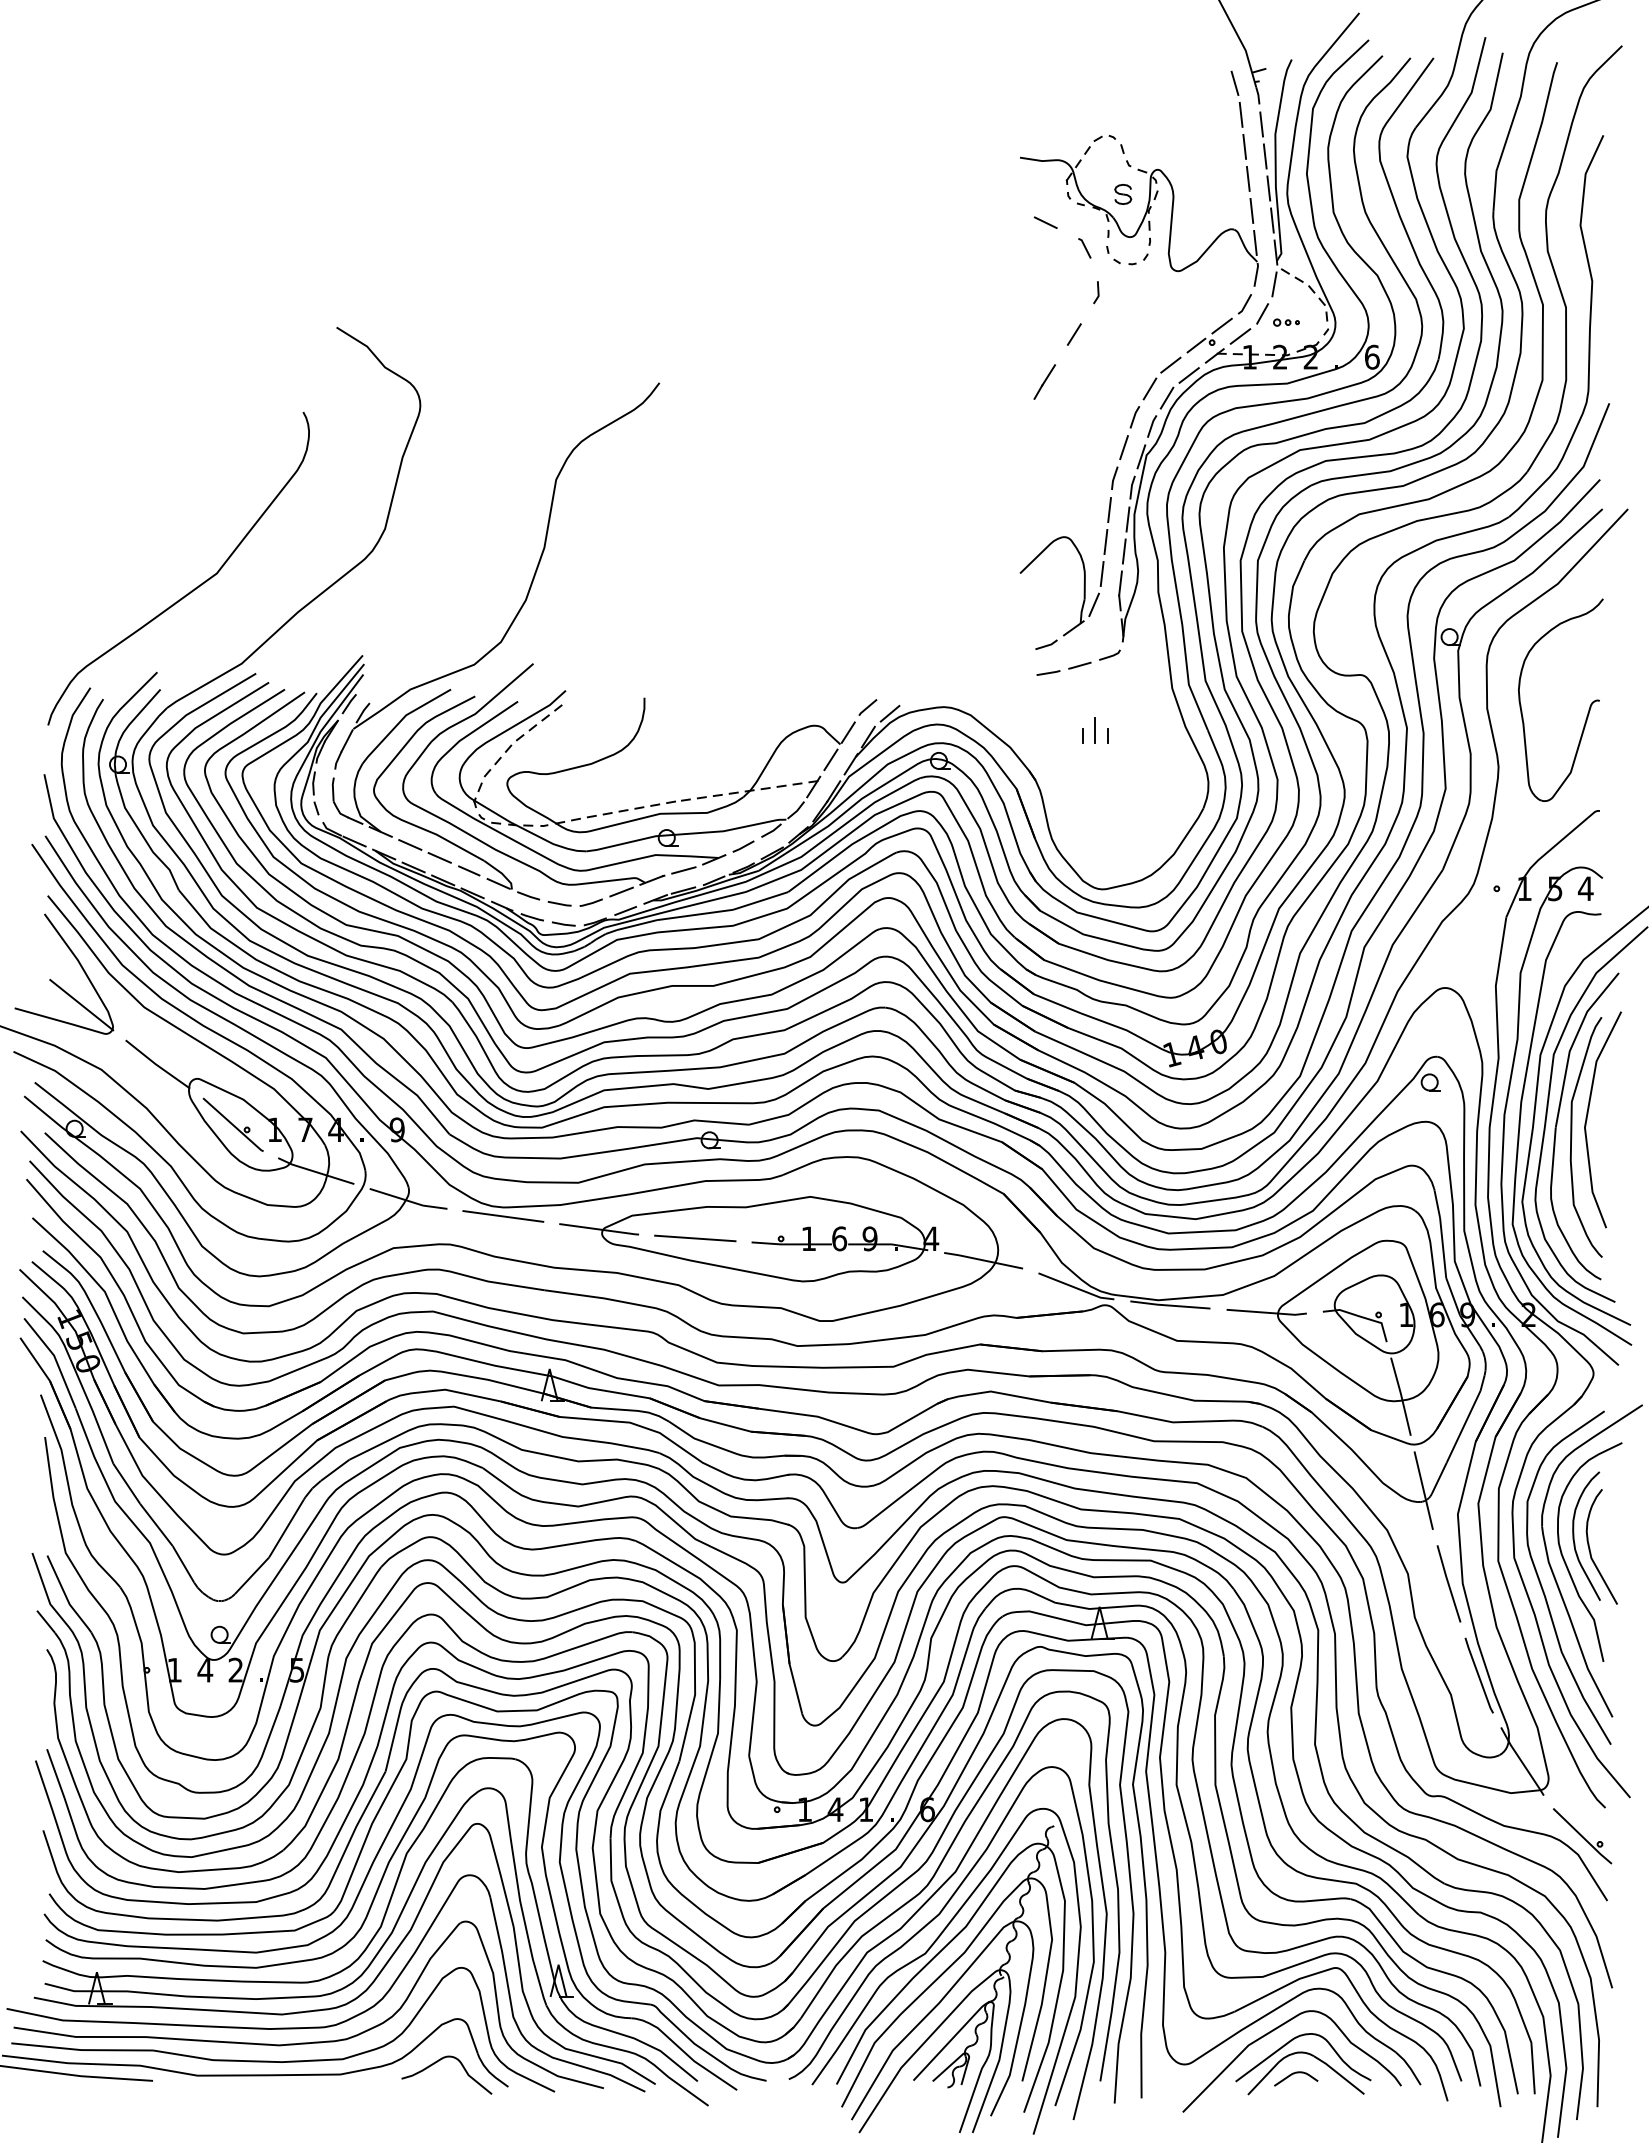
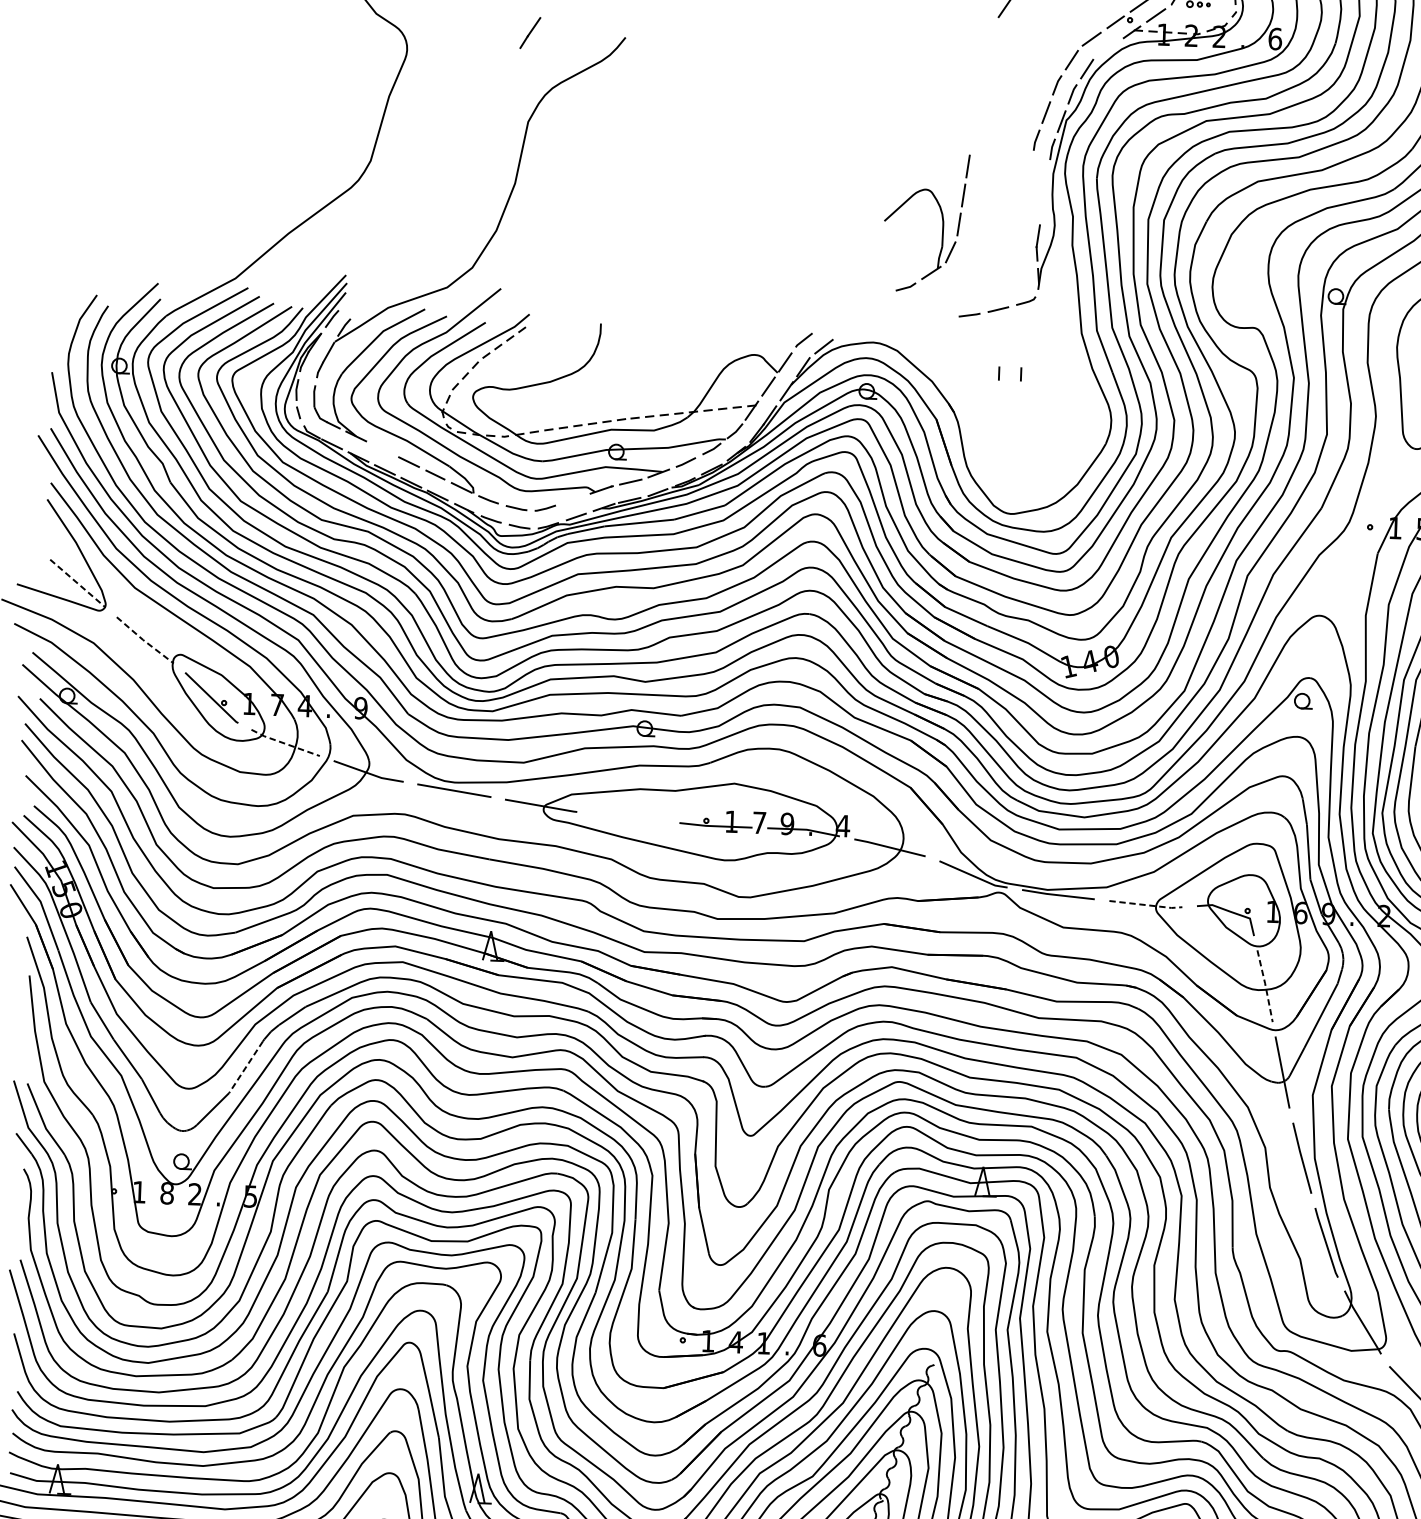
line: (1188, 375) -> (1107, 49), removed
line: (1044, 381) -> (530, 32), moved
line: (1127, 519) -> (1046, 178), removed
line: (1123, 551) -> (1042, 207), removed
part: (1083, 573) -> (942, 223), moved
curve: (192, 589) -> (193, 209), removed
line: (1095, 730) -> (1010, 369), removed
line: (410, 844) -> (382, 448), removed
line: (621, 891) -> (573, 499), removed
line: (82, 1005) -> (78, 584), solid -> dashed
line: (157, 1065) -> (144, 641), solid -> dashed
line: (315, 1171) -> (284, 743), solid -> dashed
line: (695, 1238) -> (628, 817), removed
text: (839, 1238) -> (759, 822), 6 -> 7
line: (1267, 1312) -> (1146, 904), solid -> dashed
line: (1401, 1396) -> (1265, 986), solid -> dashed
line: (286, 1528) -> (246, 1067), solid -> dashed
text: (205, 1669) -> (167, 1192), 4 -> 8

